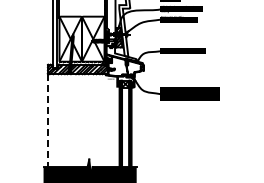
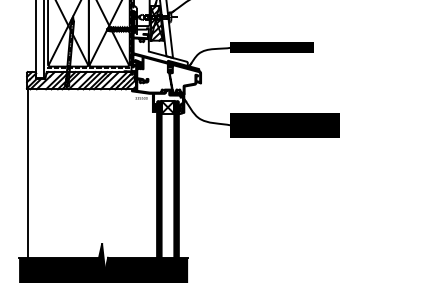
line: (48, 121) -> (28, 175), dashed -> solid

